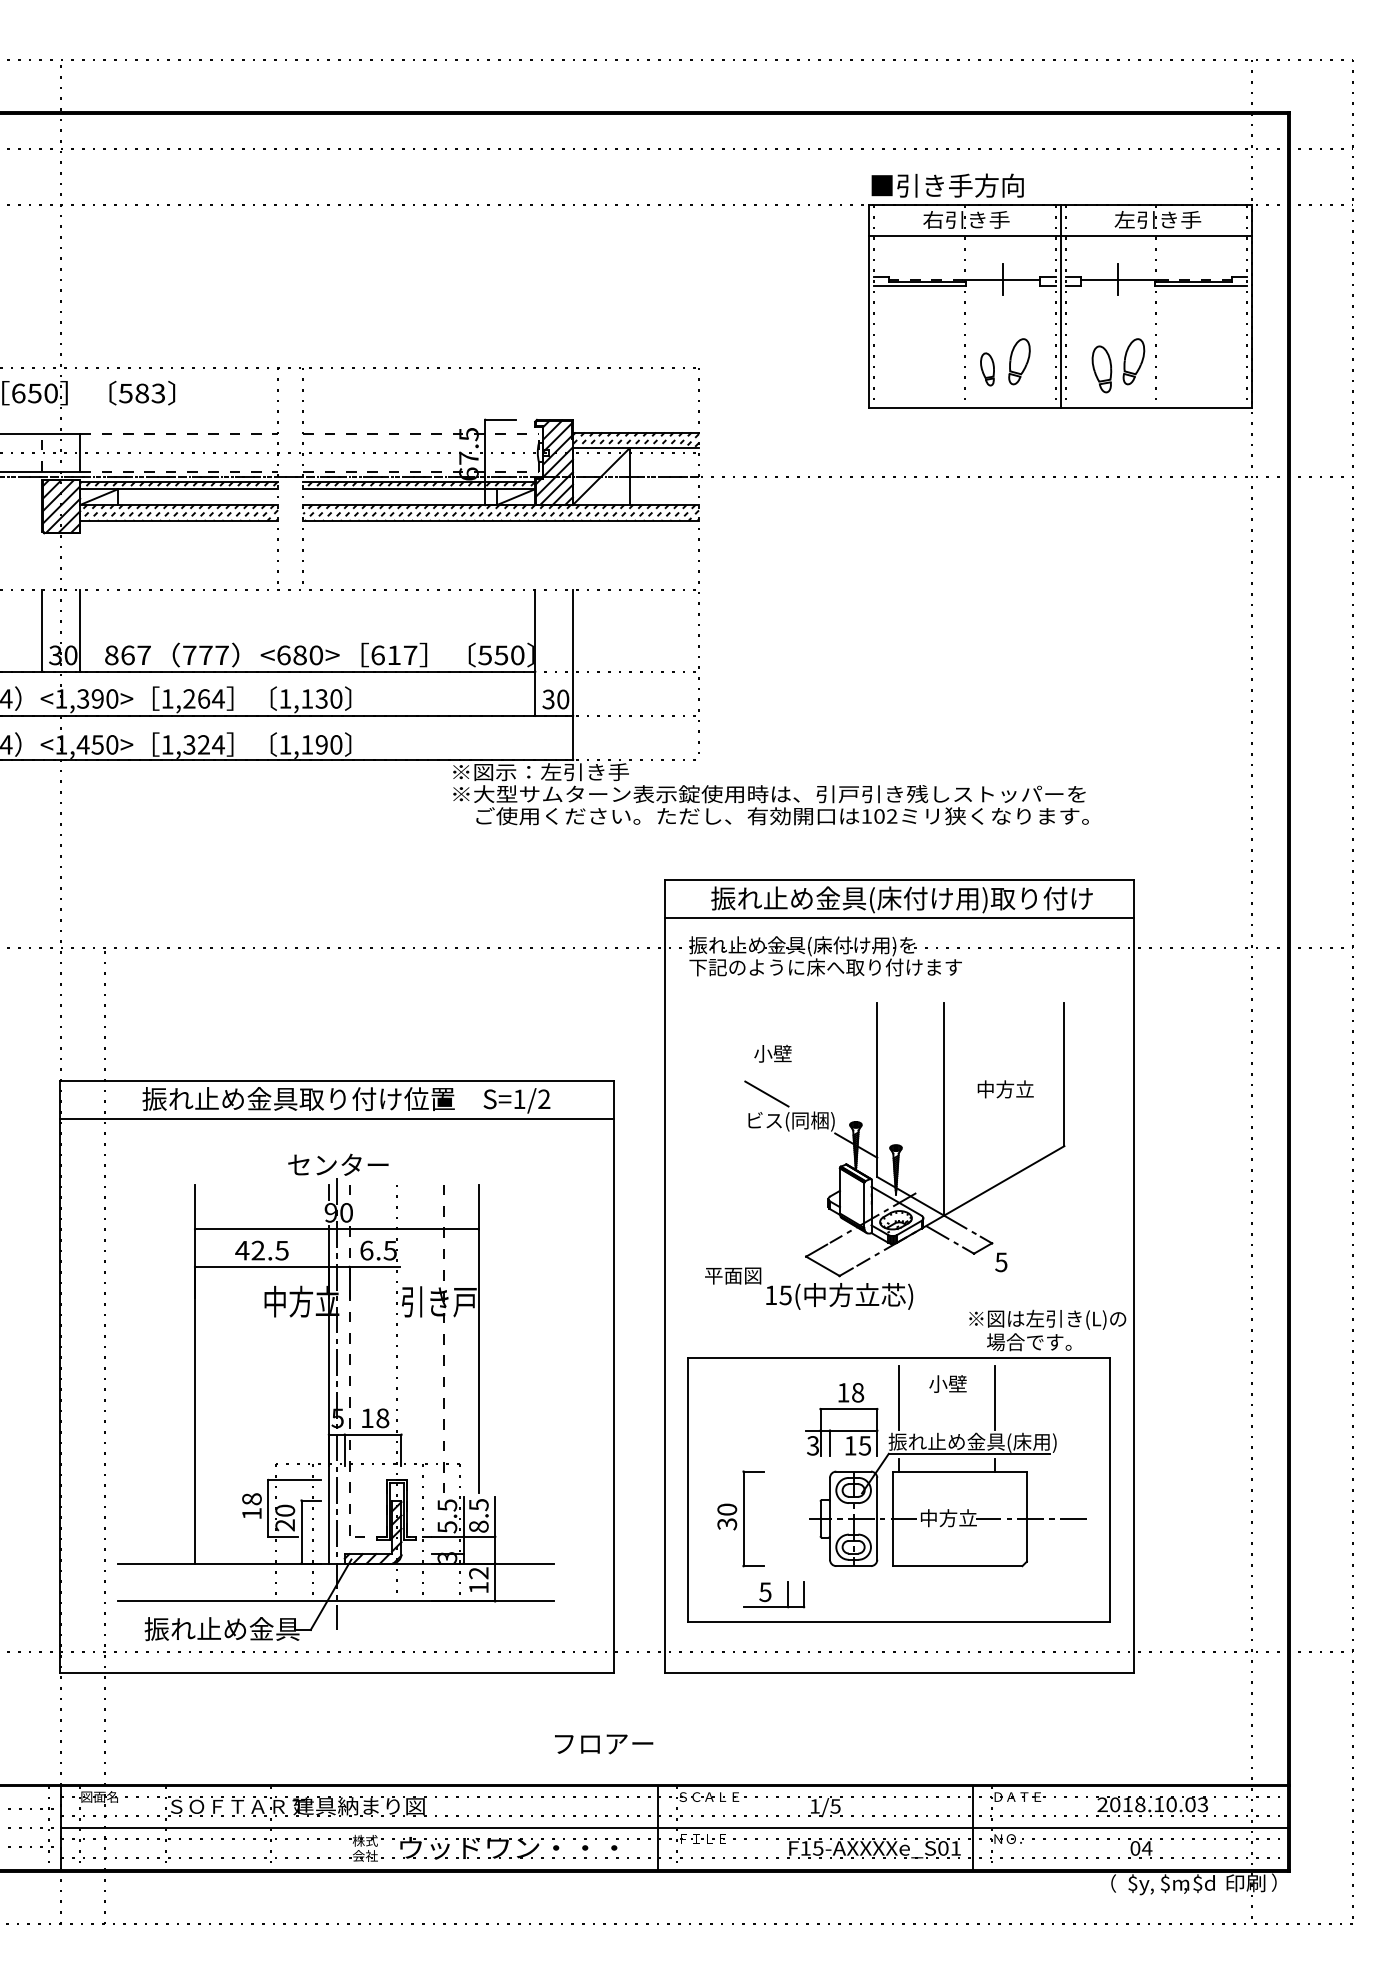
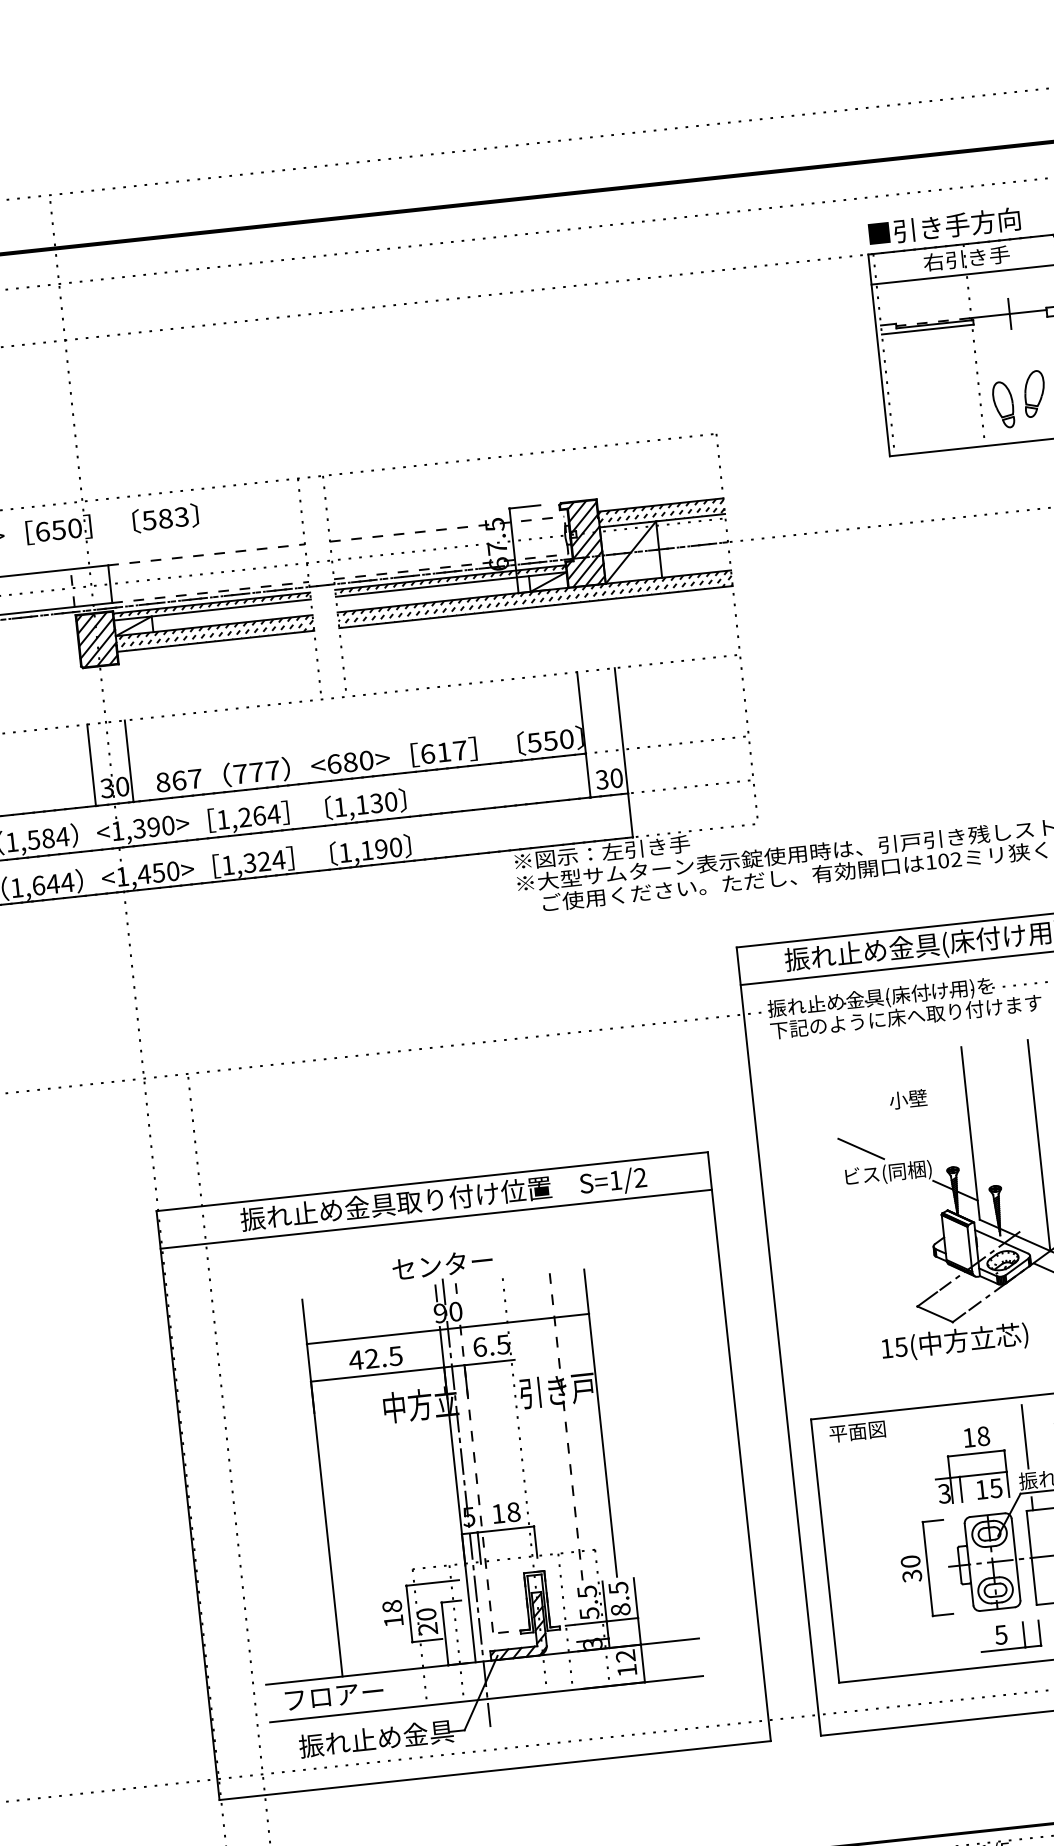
part: (987, 369) -> (1003, 405), size x1.43
text: (772, 1053) -> (907, 1099), moved
text: (733, 1275) -> (857, 1431), moved
part: (740, 1518) -> (924, 1569), moved
part: (774, 1594) -> (1010, 1636), moved
text: (604, 1744) -> (334, 1696), moved

